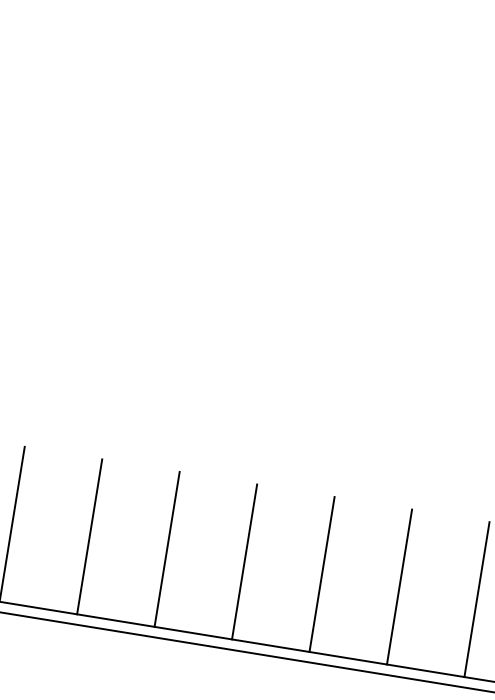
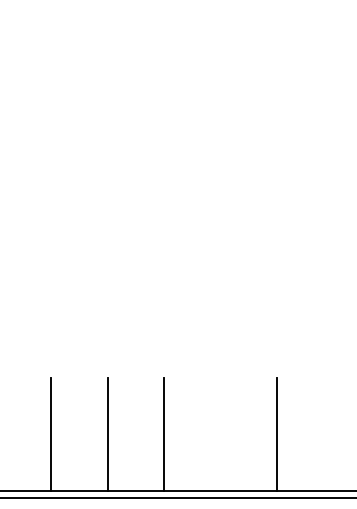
line: (245, 561) -> (220, 434), removed
line: (399, 586) -> (332, 434), removed

